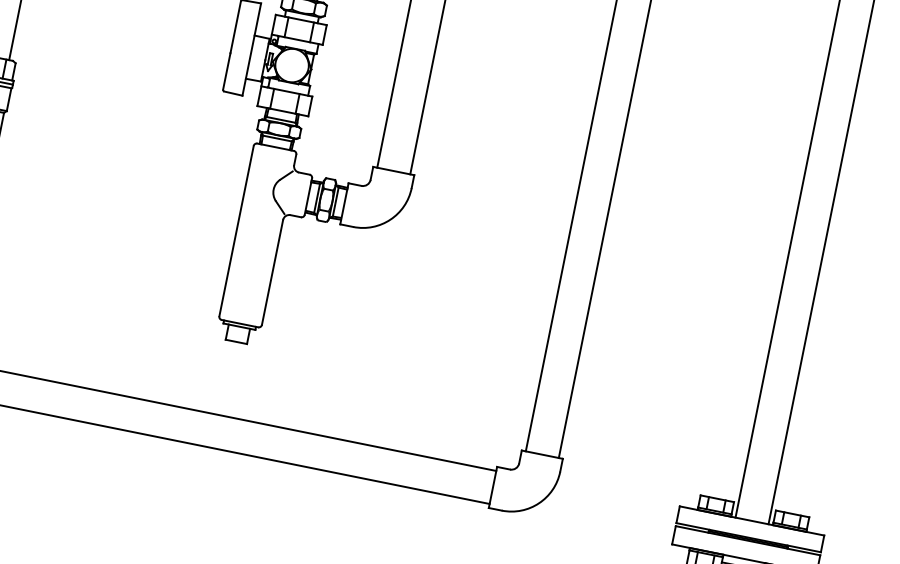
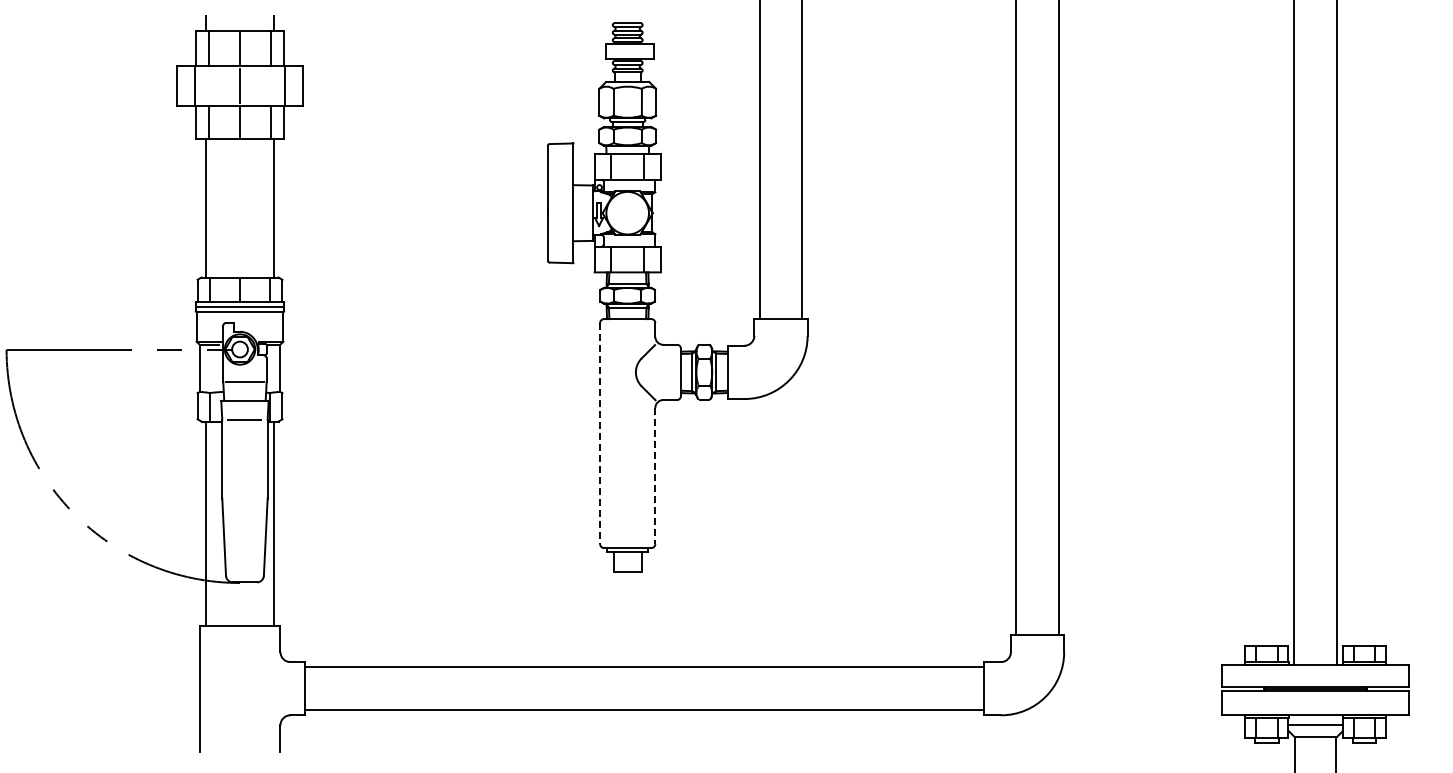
line: (236, 231) -> (600, 433), solid -> dashed
line: (272, 272) -> (655, 476), solid -> dashed

